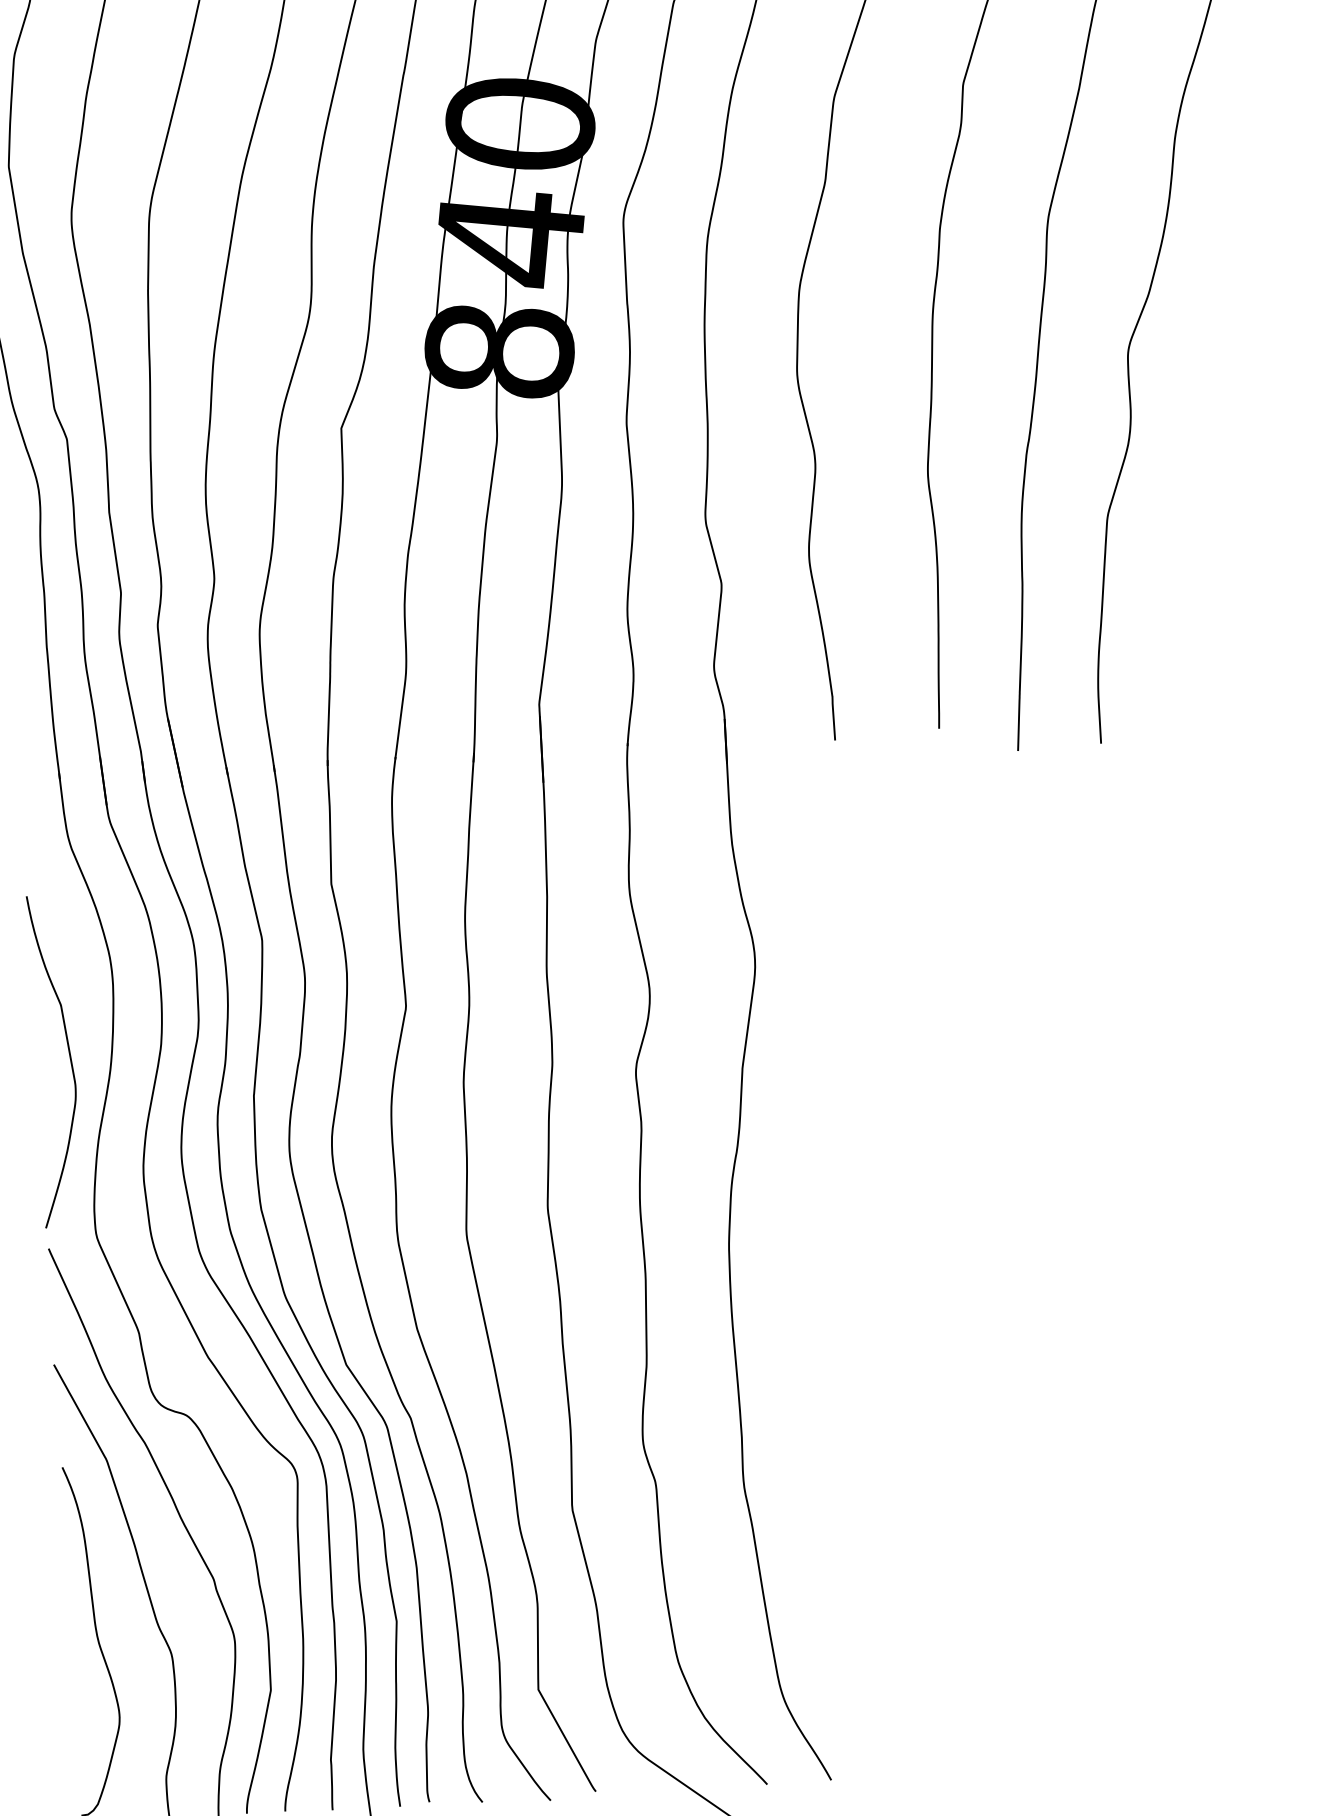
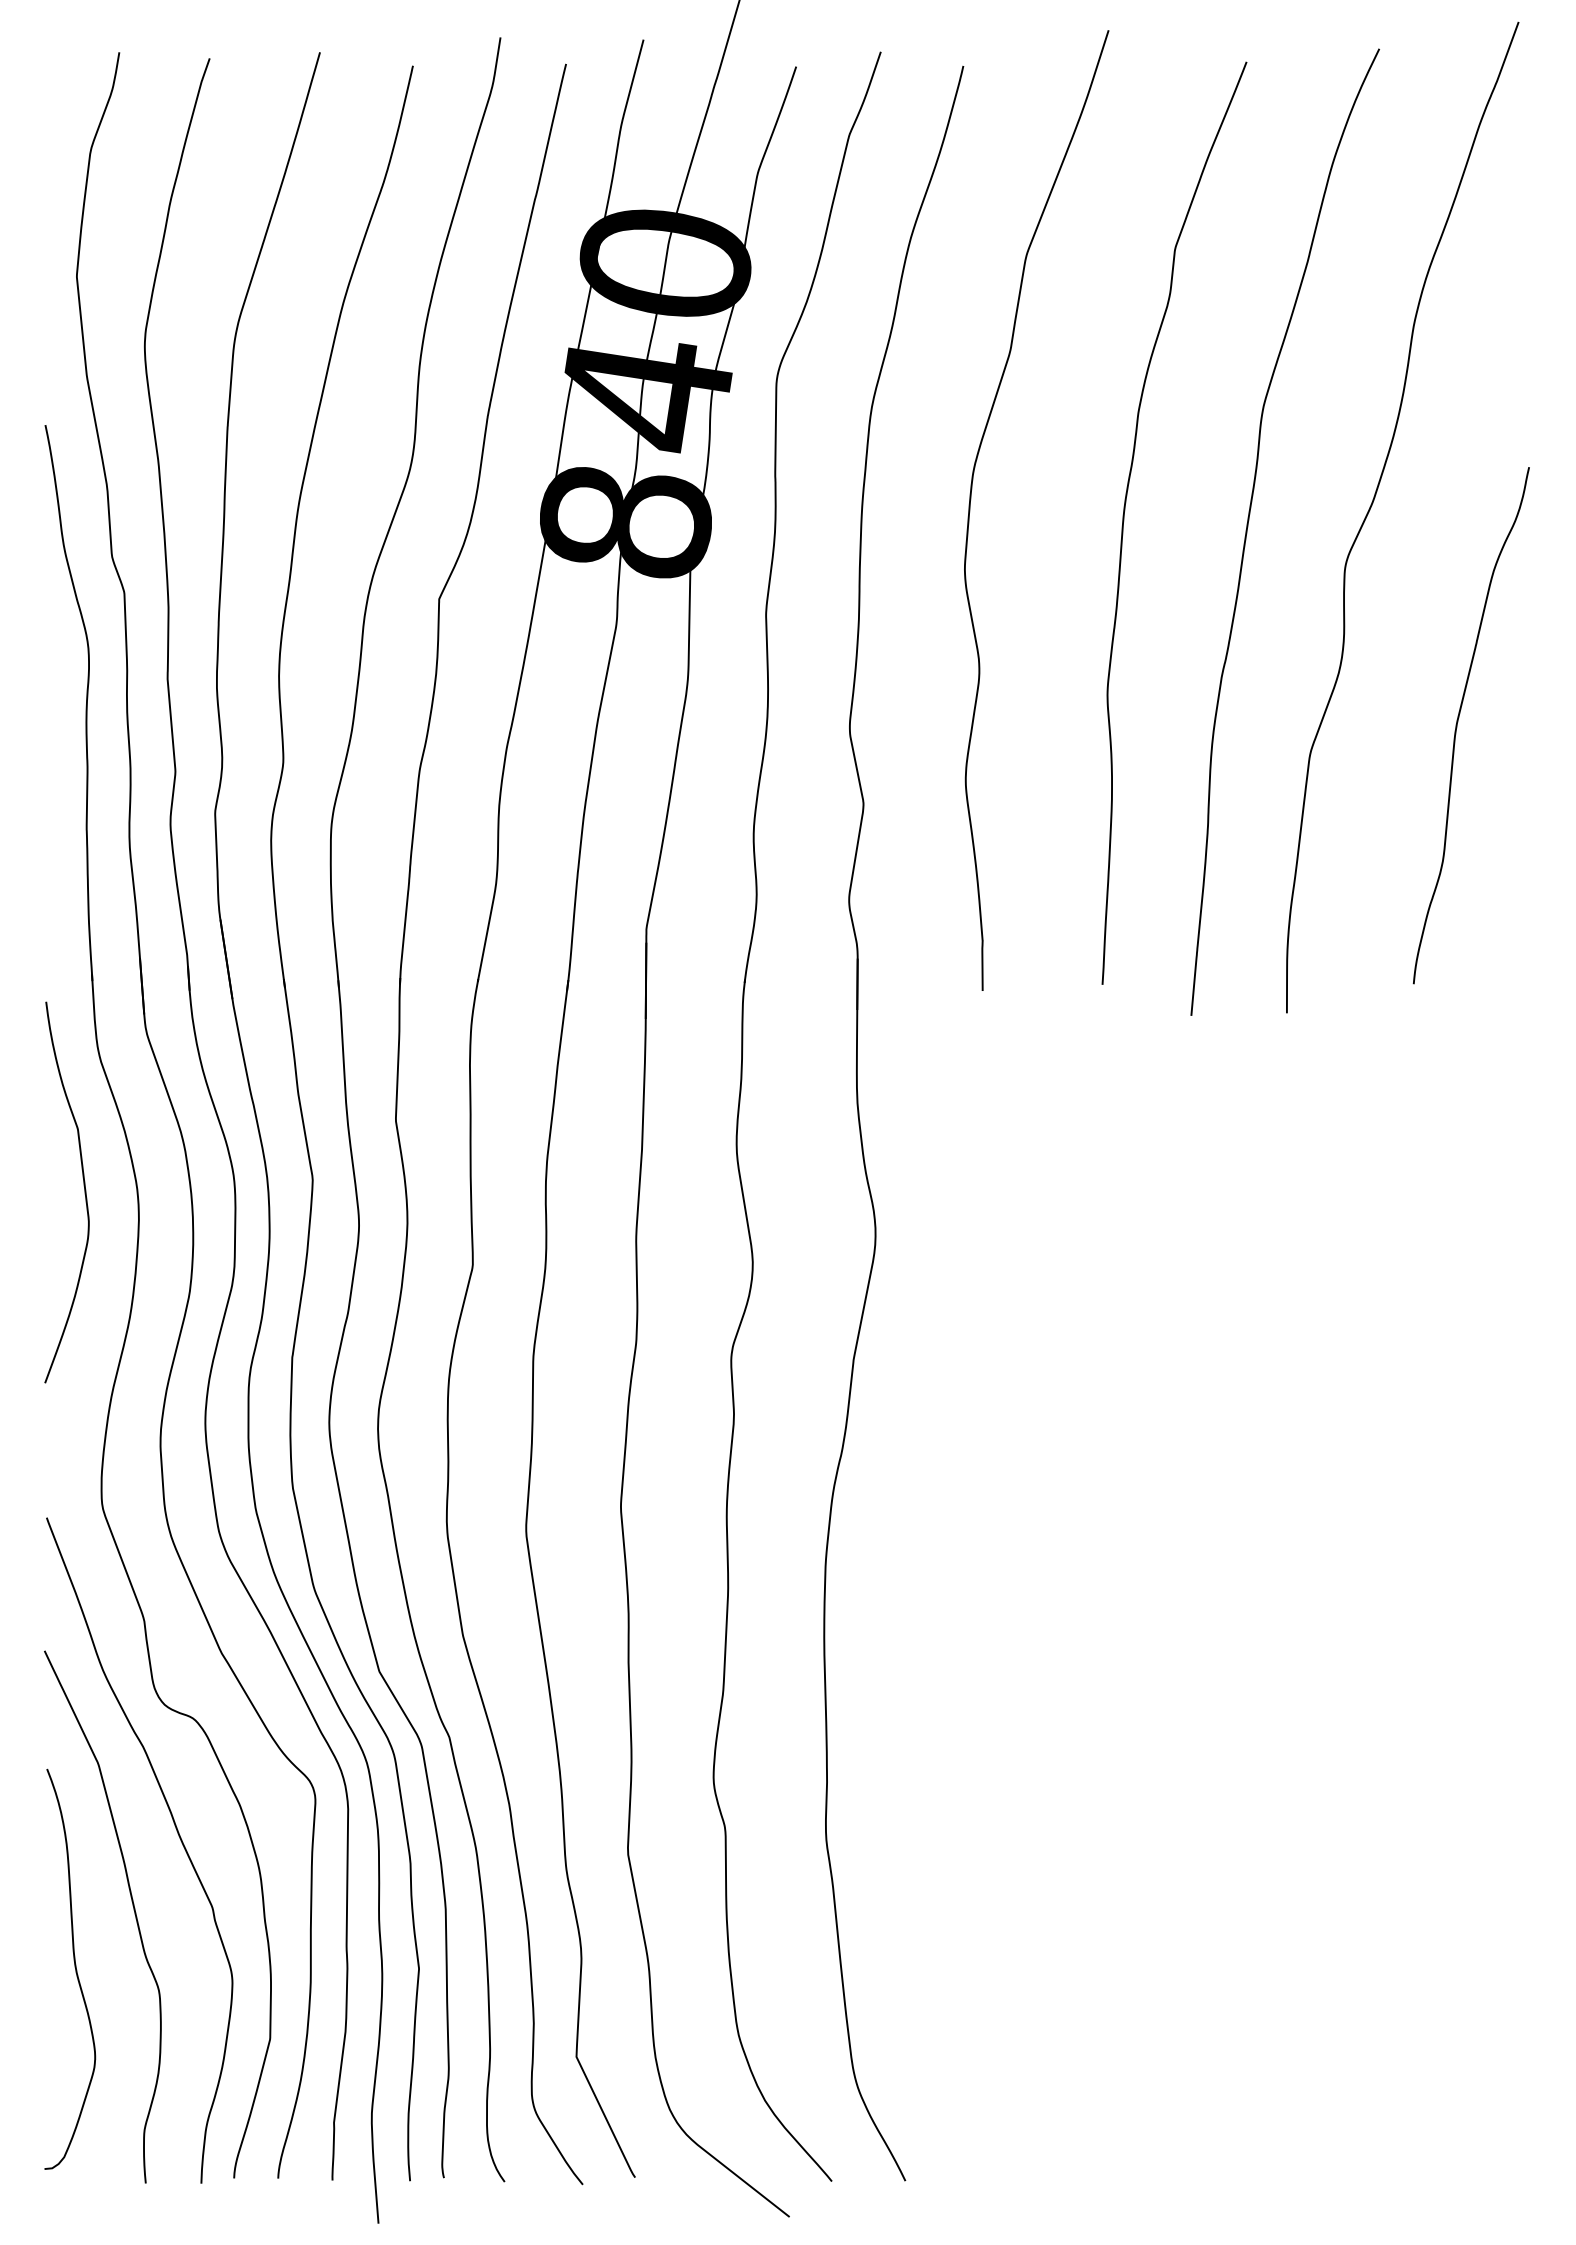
curve: (1234, 481) -> (1458, 722), added
curve: (70, 1060) -> (84, 1192), moved

